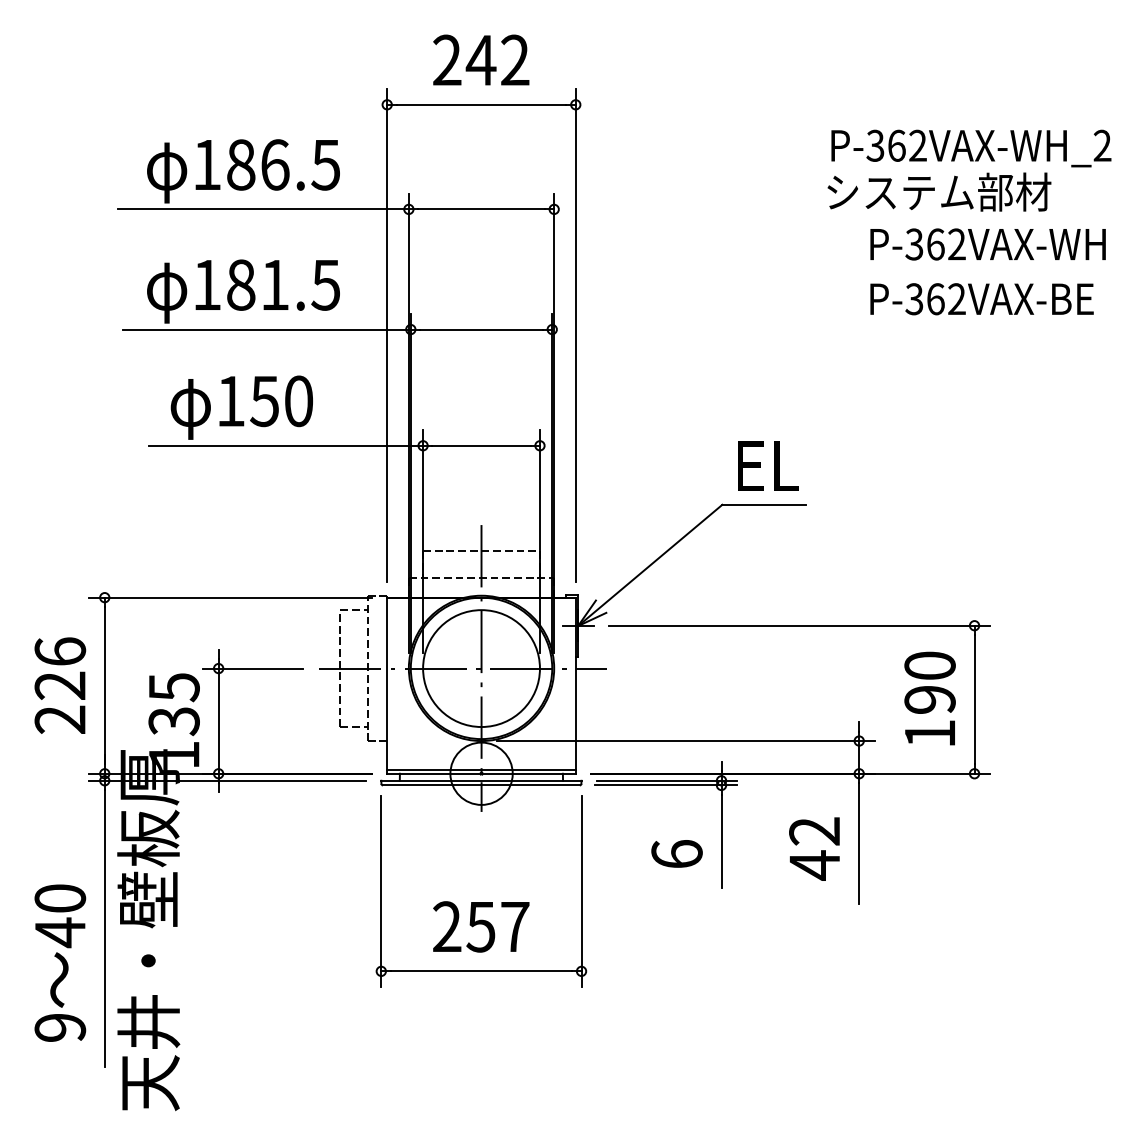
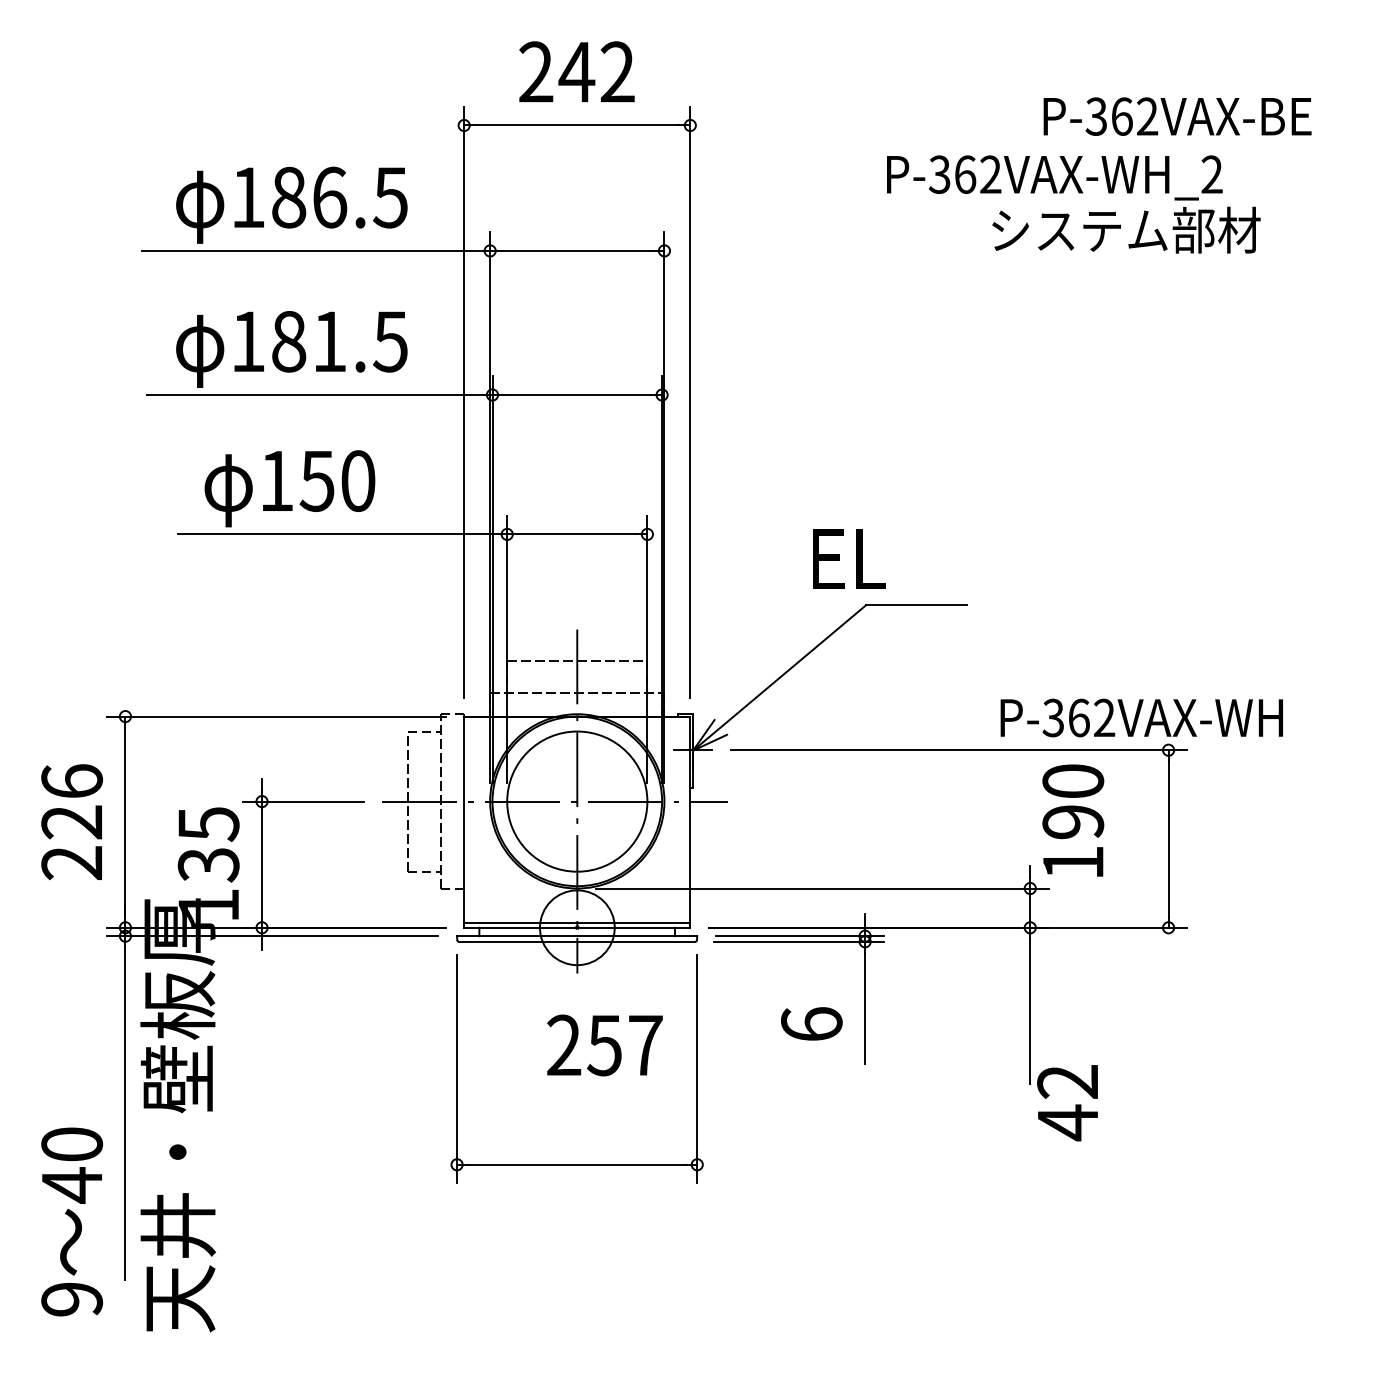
text: (971, 148) -> (1054, 177), moved
text: (987, 244) -> (1141, 717), moved
text: (981, 299) -> (1177, 116), moved
text: (768, 465) -> (849, 558), moved
text: (930, 698) -> (1073, 820), moved
text: (814, 849) -> (1067, 1103), moved
text: (480, 926) -> (604, 1045), moved
text: (60, 962) -> (72, 1221), moved

